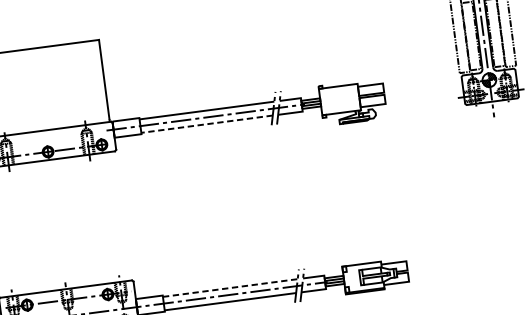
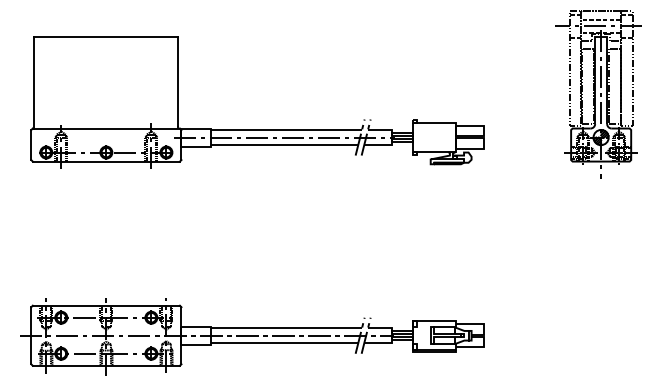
line: (206, 124) -> (284, 145), dashed -> solid
line: (231, 288) -> (287, 328), dashed -> solid

